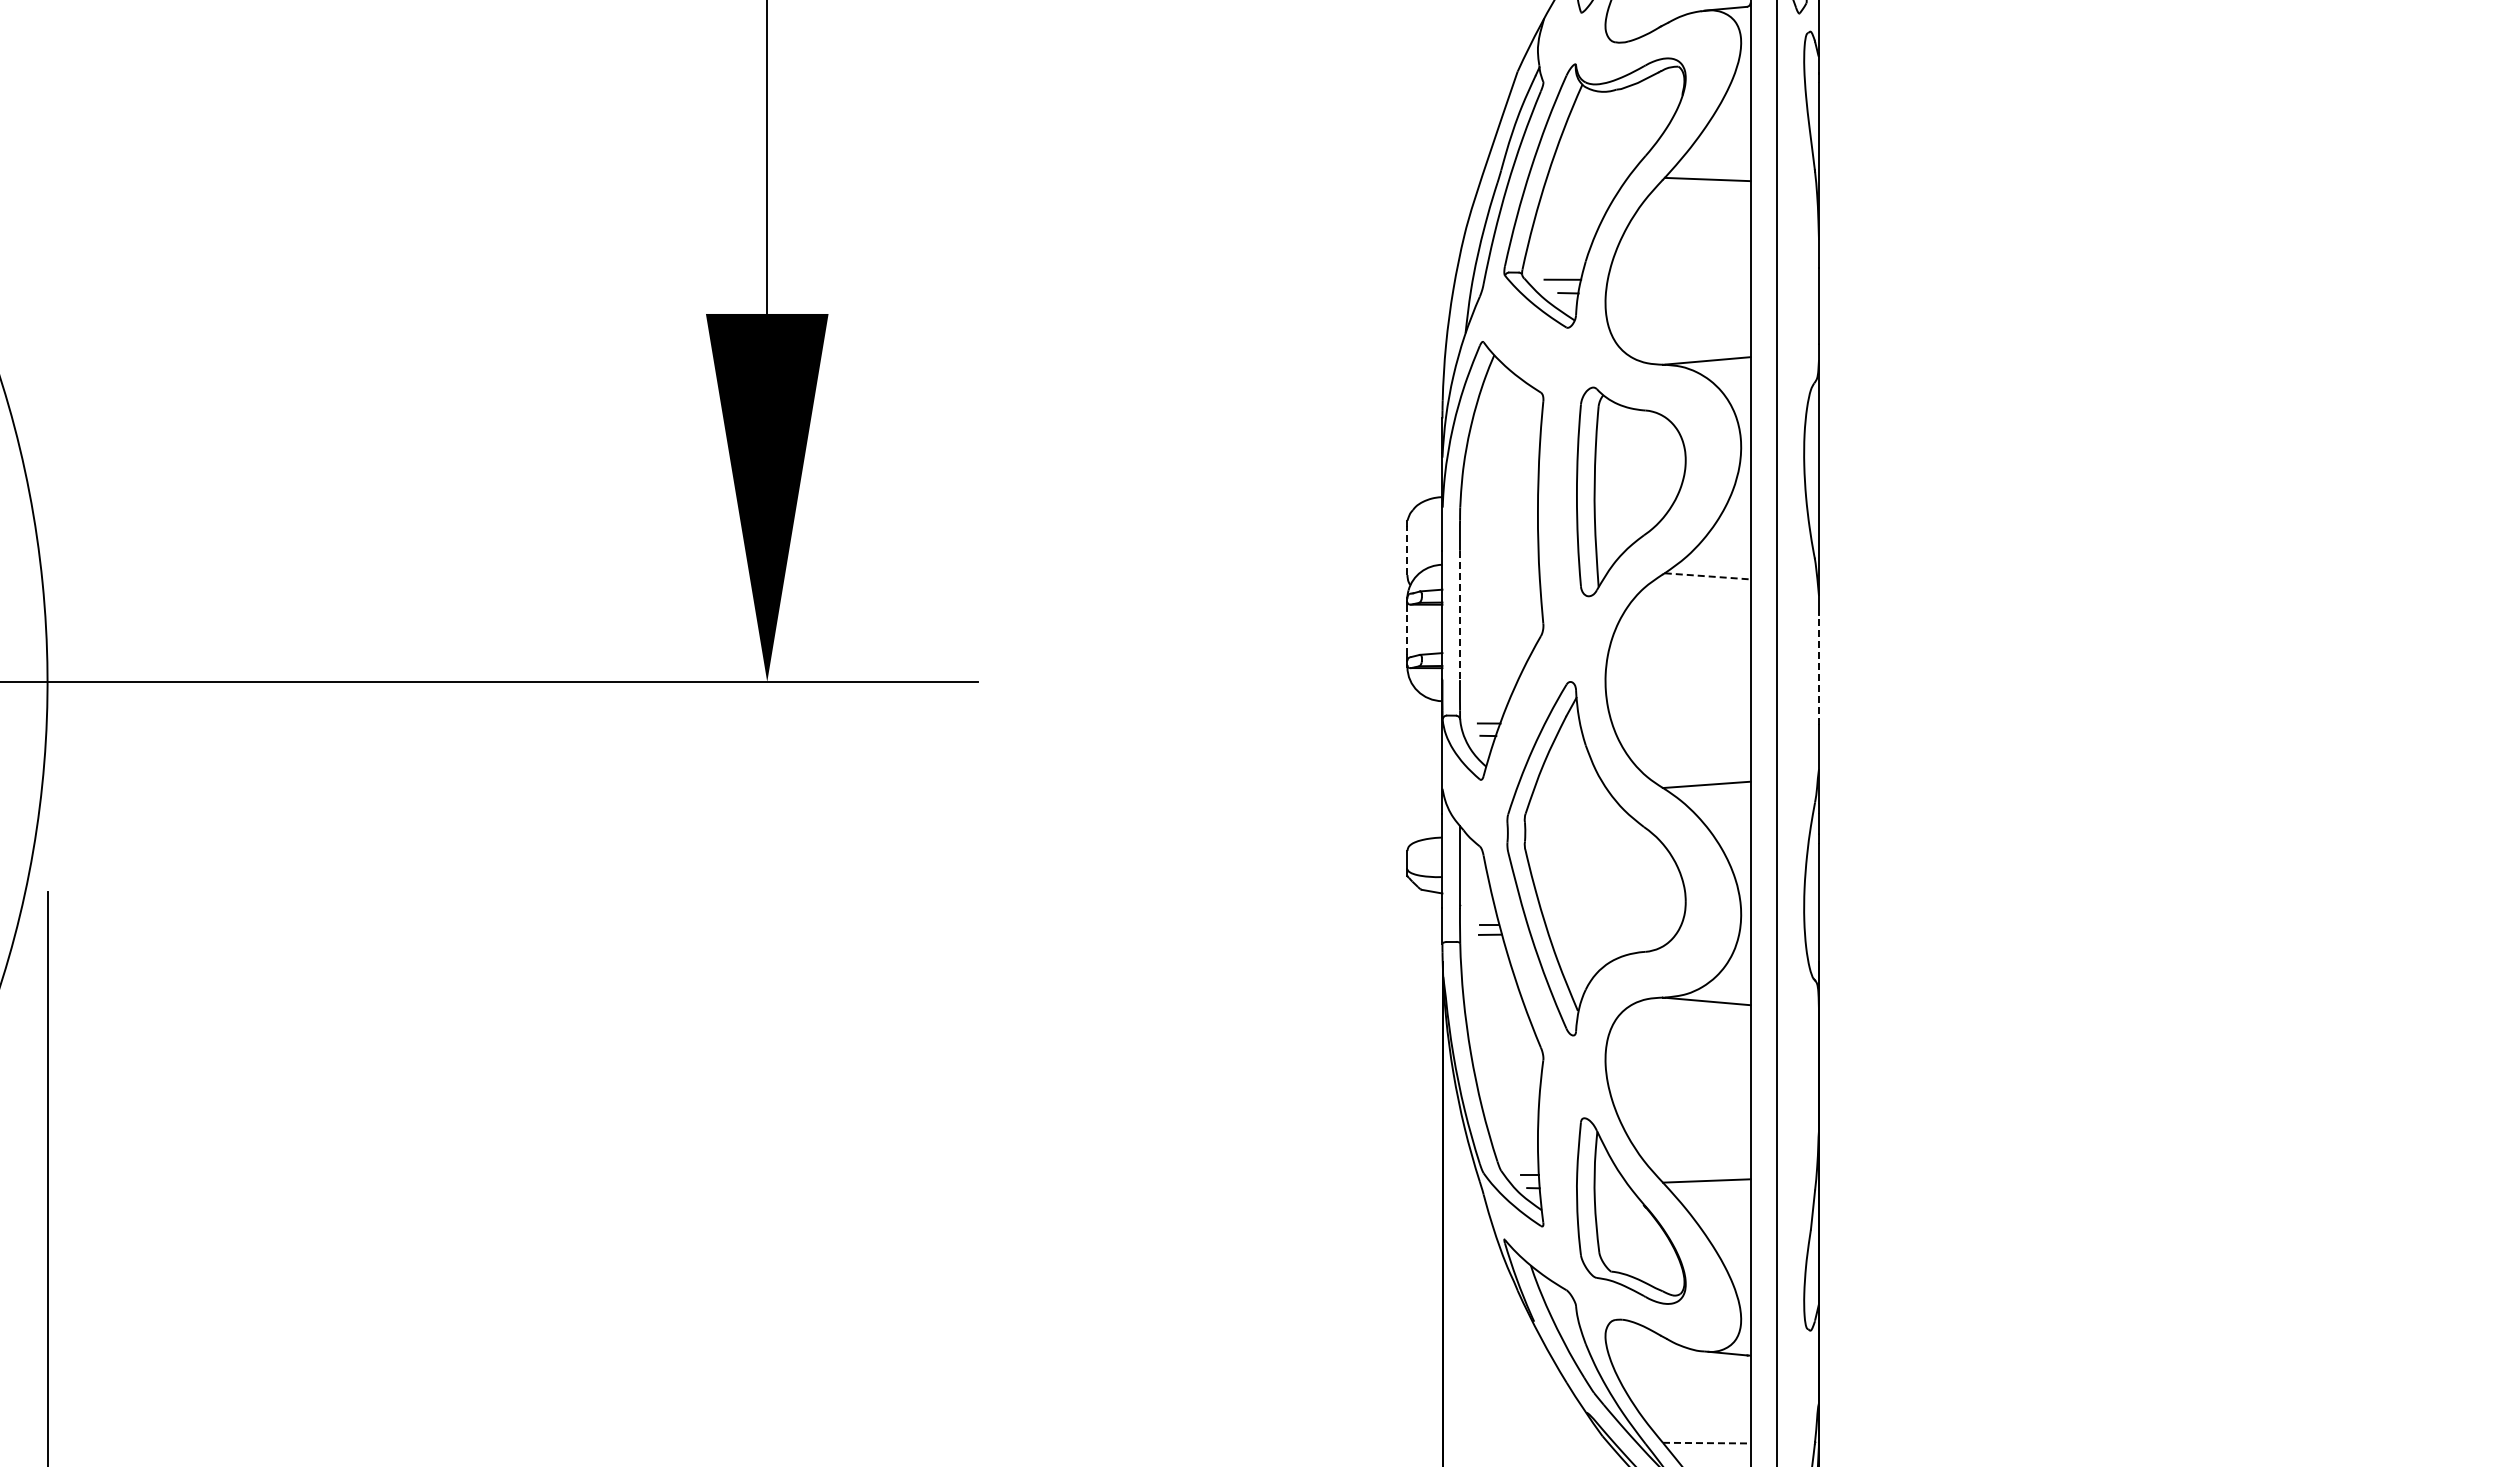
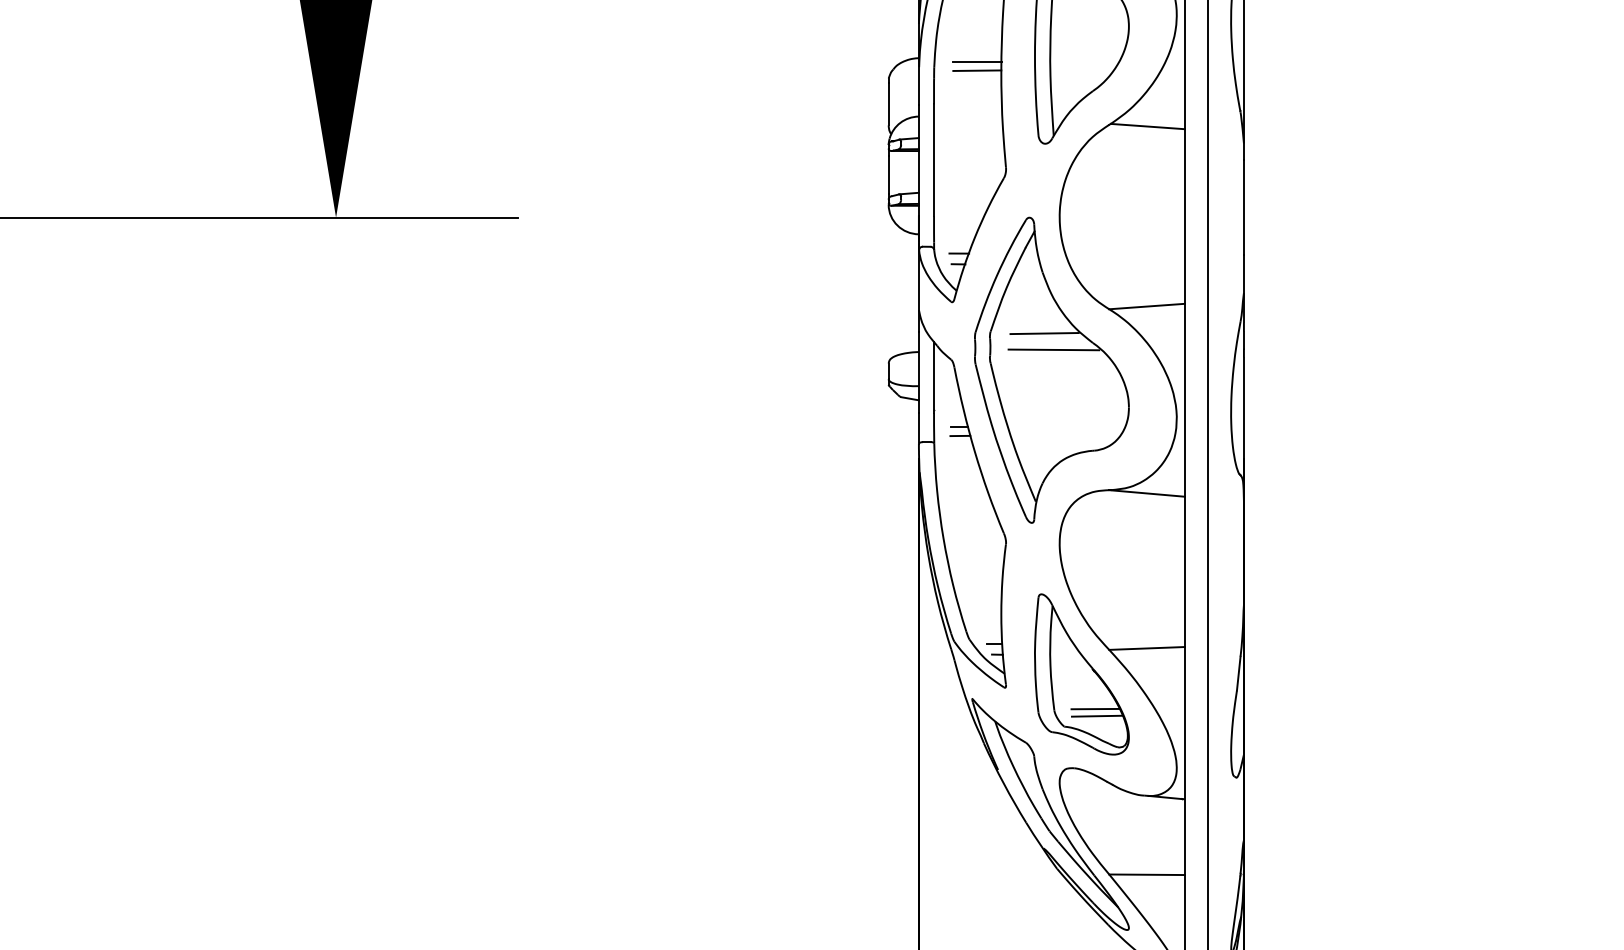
line: (1510, 502) -> (977, 62), added
line: (1509, 511) -> (976, 70), added
line: (1407, 550) -> (888, 104), dashed -> solid
line: (1708, 576) -> (1148, 126), dashed -> solid
line: (1459, 615) -> (933, 160), dashed -> solid
line: (1407, 632) -> (888, 175), dashed -> solid
line: (1819, 670) -> (1244, 207), dashed -> solid
line: (1587, 815) -> (1044, 332), added
line: (1598, 834) -> (1053, 349), added
line: (1647, 1251) -> (1095, 709), added
line: (1648, 1258) -> (1096, 715), added
line: (1706, 1443) -> (1146, 875), dashed -> solid

